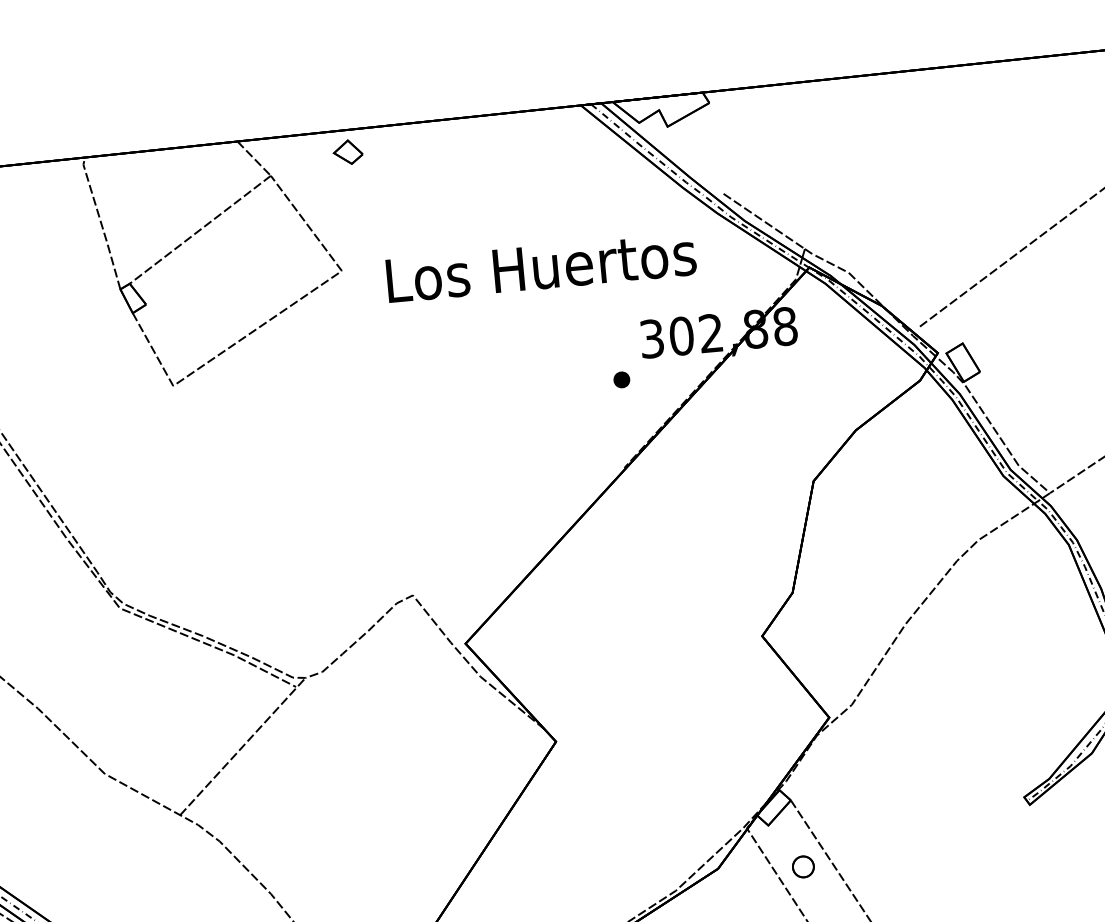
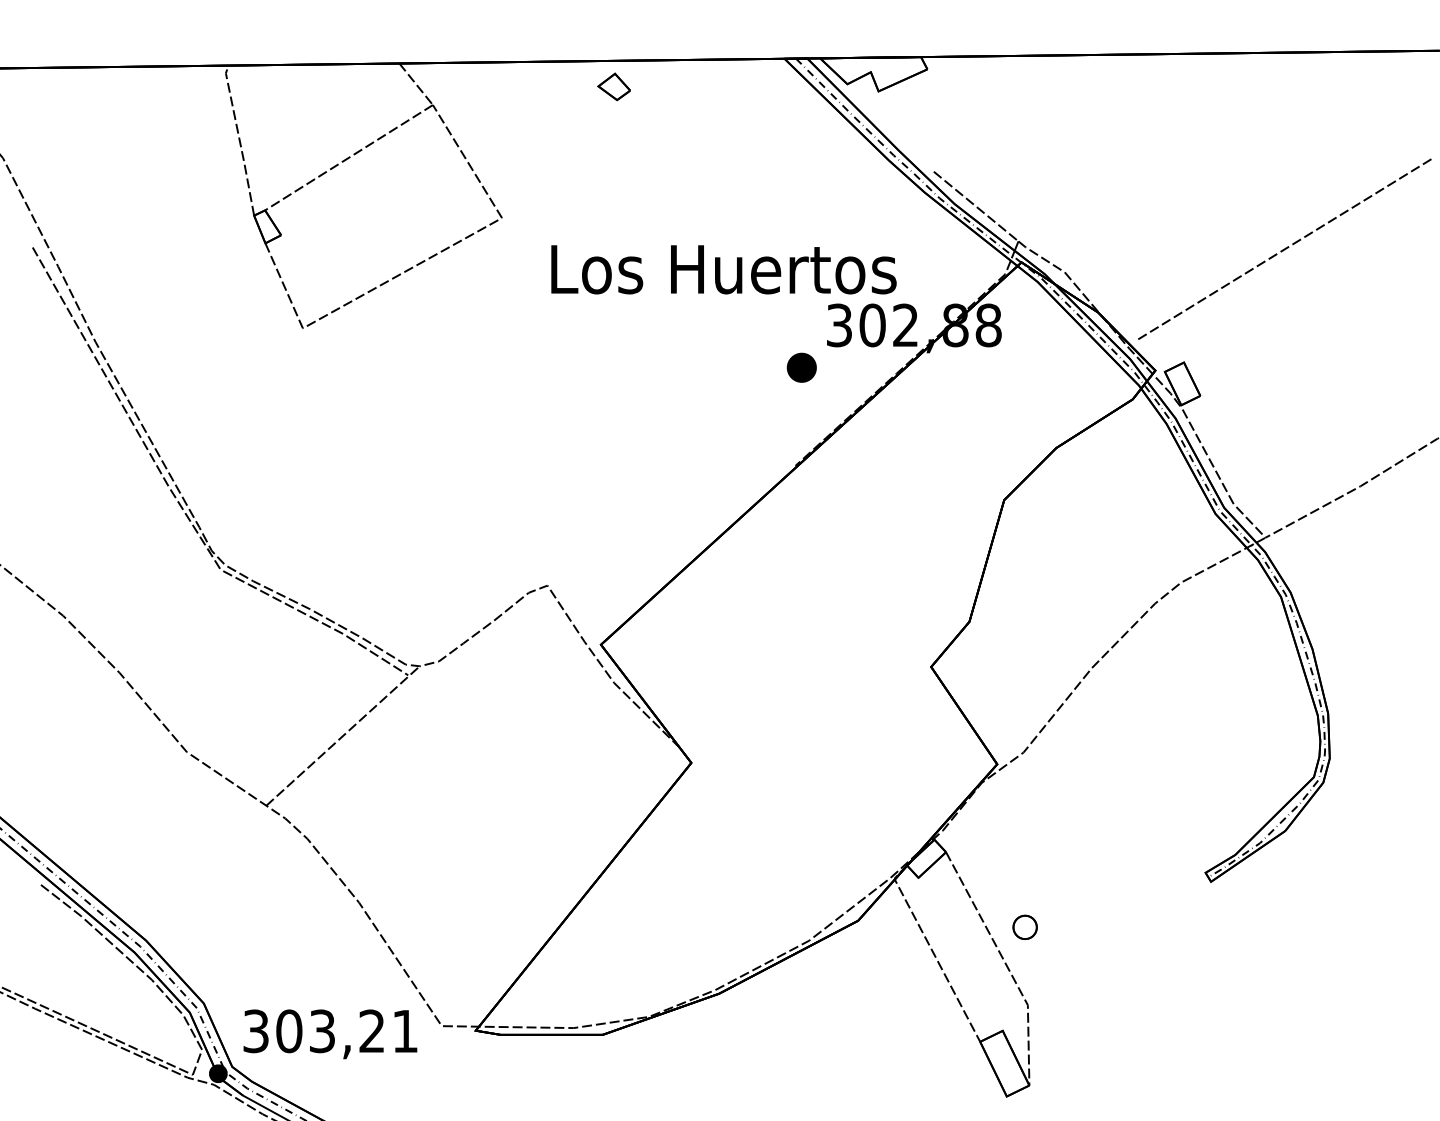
part: (347, 152) -> (613, 86), moved
text: (540, 267) -> (723, 269), moved
part: (621, 379) -> (801, 367), size x1.6
part: (802, 866) -> (1024, 926), moved

